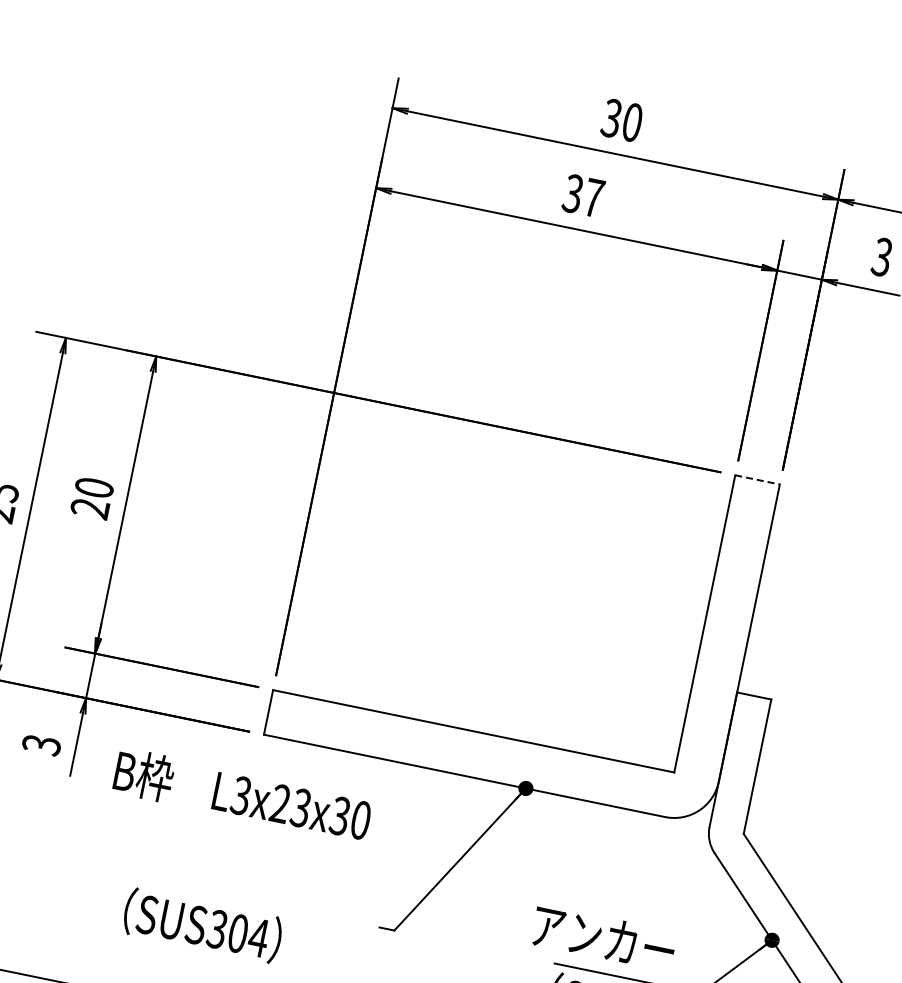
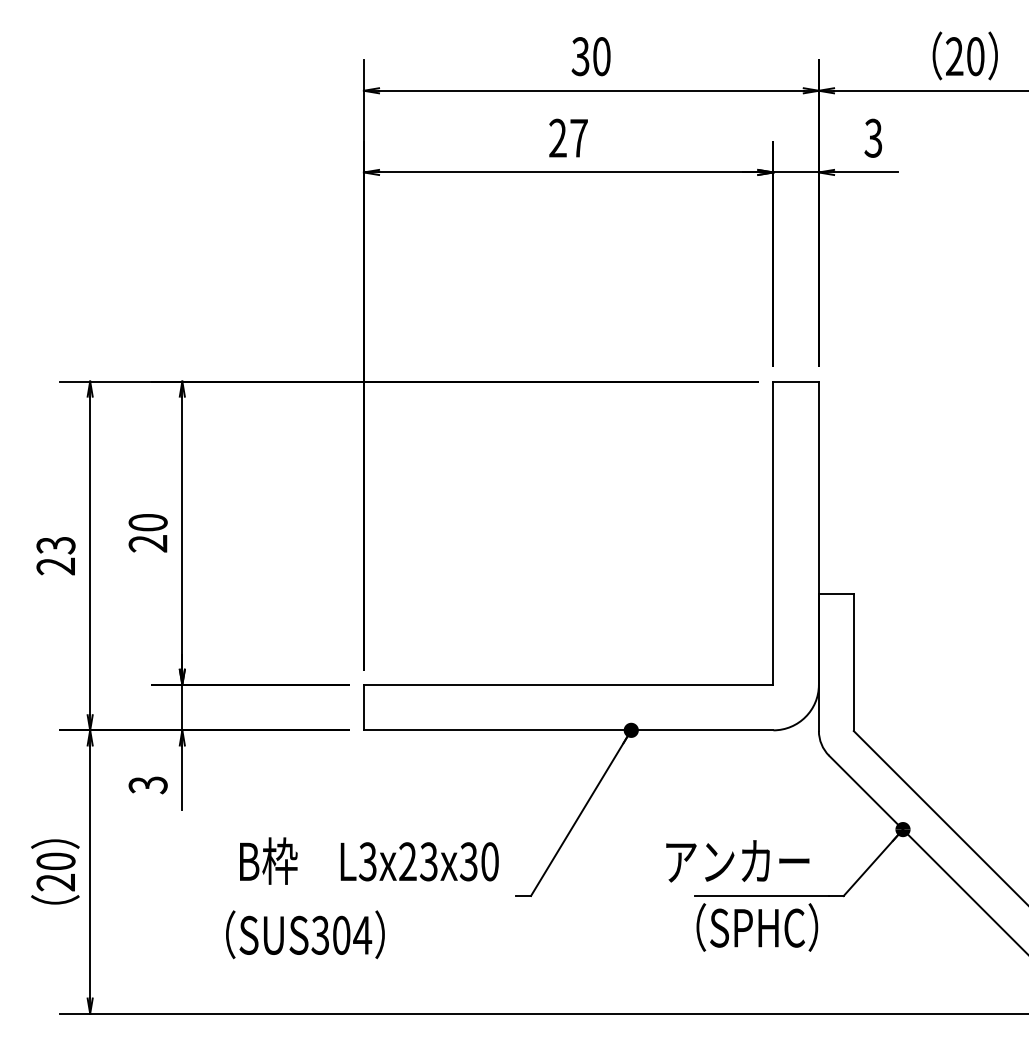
text: (572, 193) -> (557, 138), 37 -> 27
line: (757, 479) -> (796, 381), dashed -> solid
text: (243, 794) -> (369, 860), moved
text: (202, 925) -> (305, 934), moved

